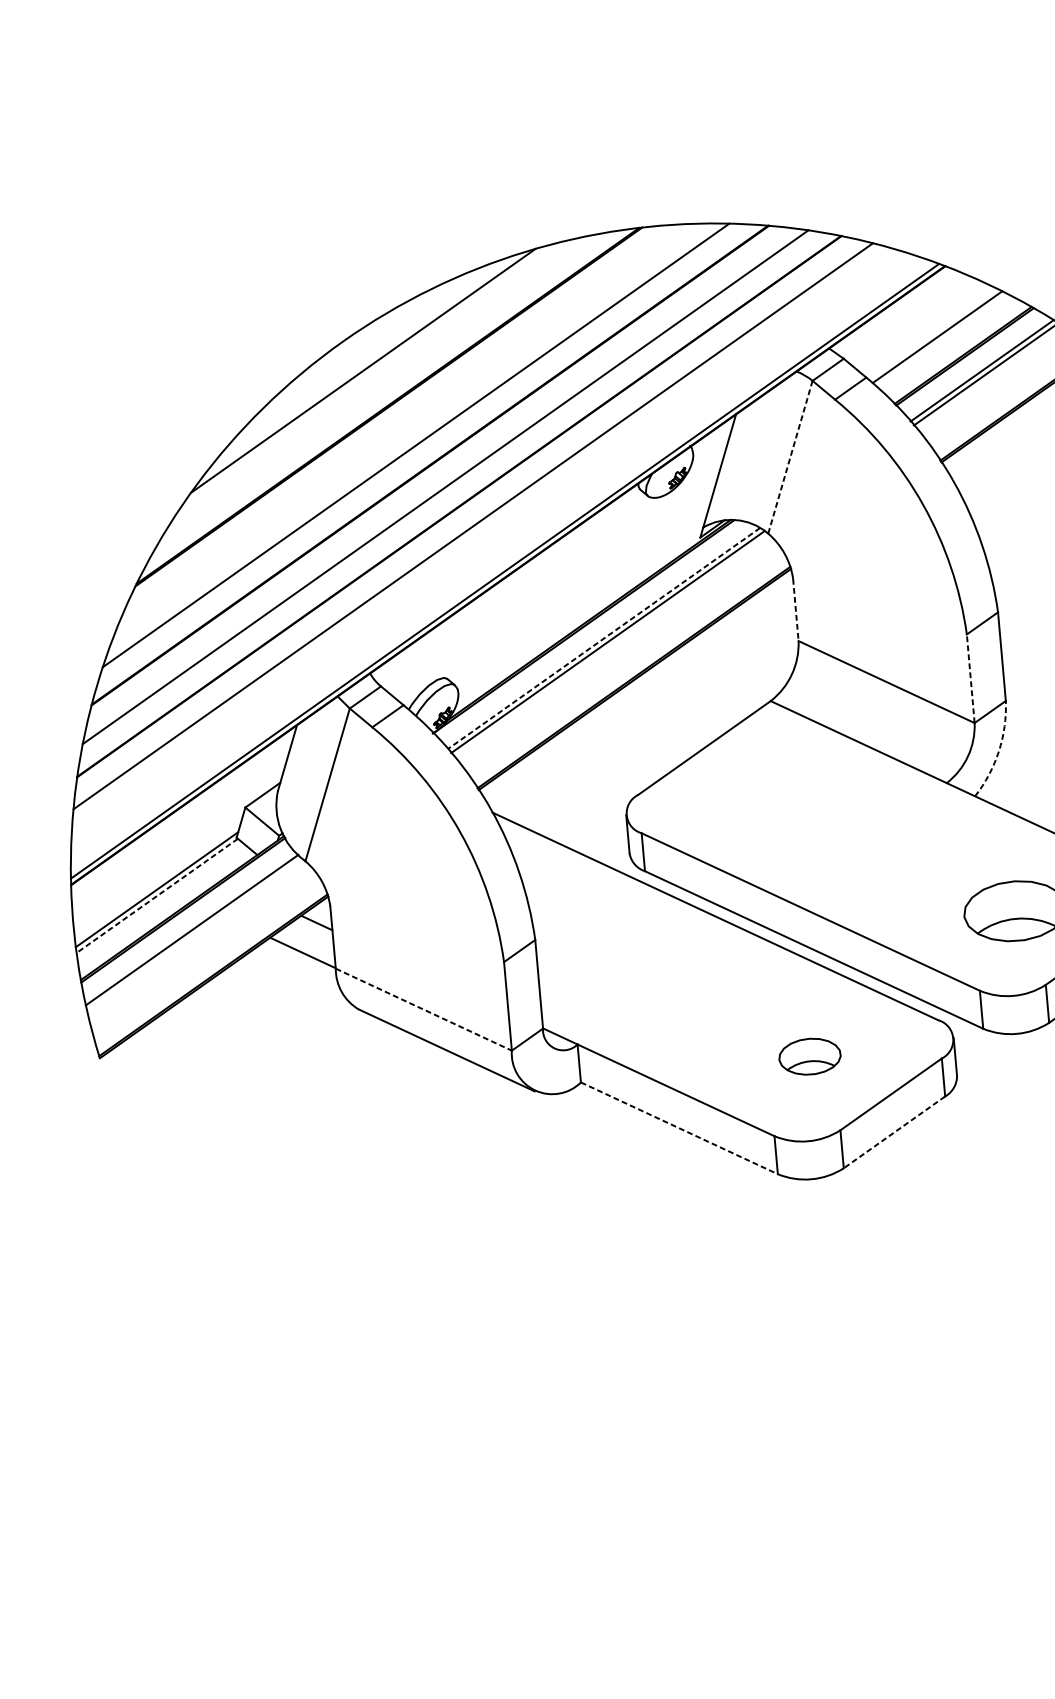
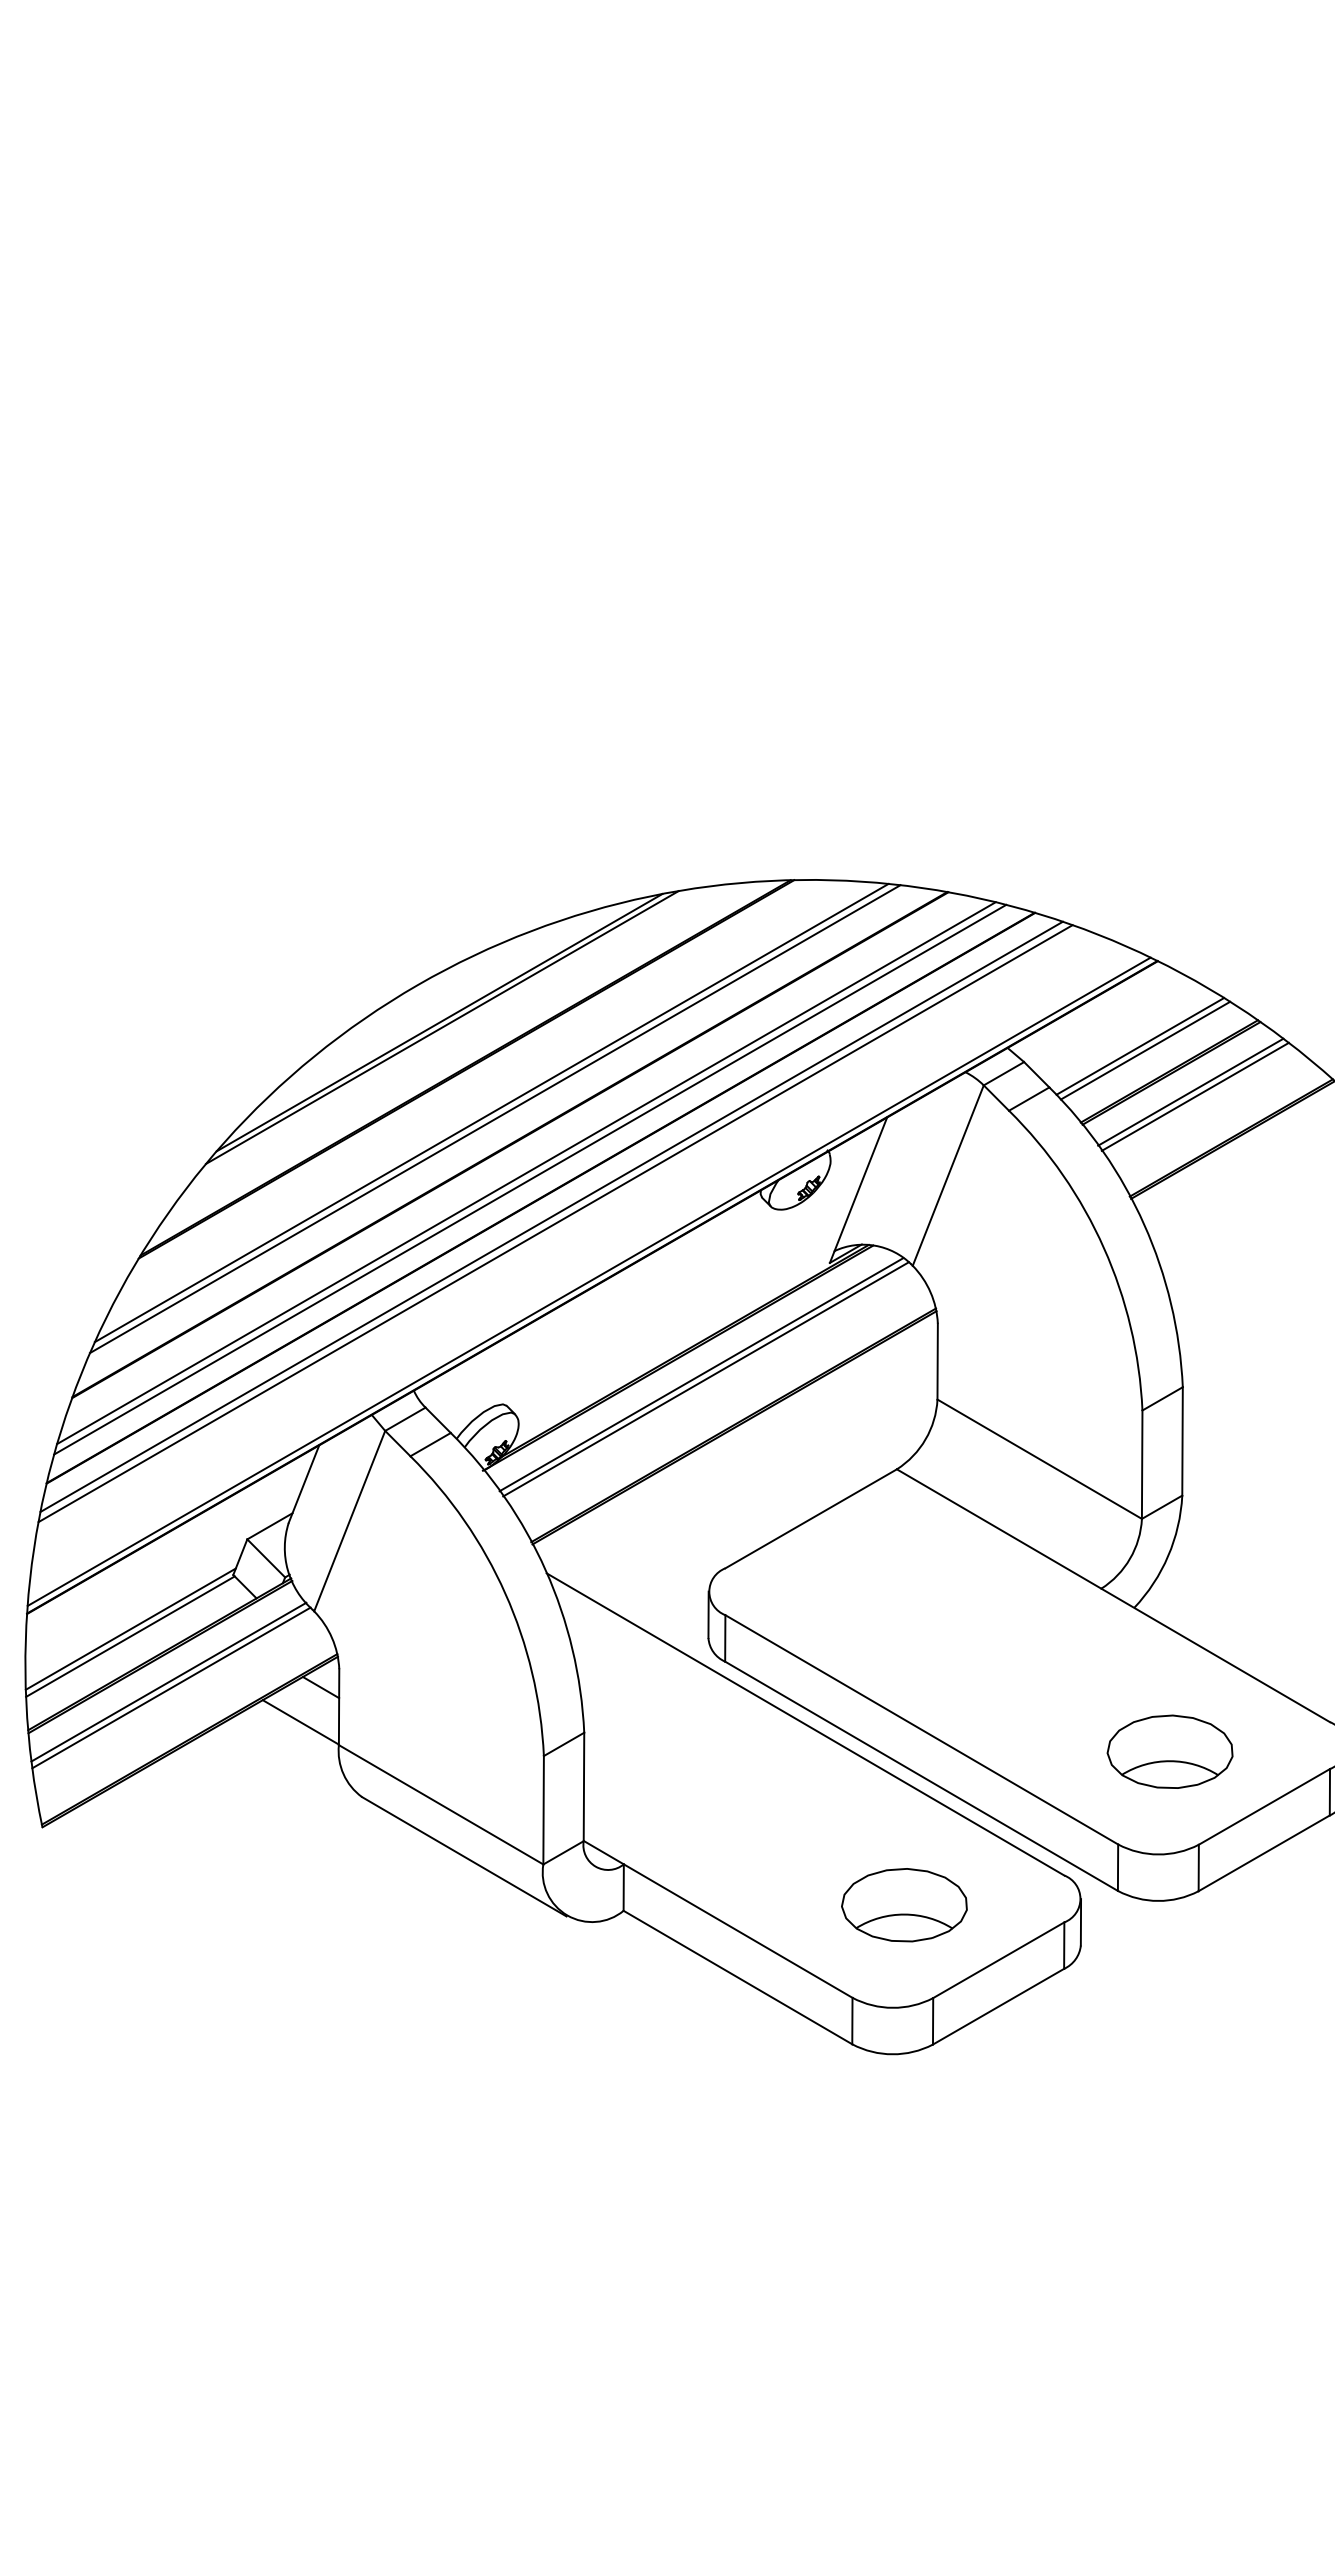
line: (942, 340) -> (1145, 1050), added
line: (365, 374) -> (441, 1027), added
line: (412, 440) -> (491, 1112), added
line: (790, 457) -> (948, 1175), dashed -> solid
line: (449, 492) -> (530, 1179), added
line: (469, 520) -> (551, 1216), added
line: (795, 609) -> (937, 1361), dashed -> solid
line: (603, 638) -> (701, 1374), dashed -> solid
line: (970, 678) -> (1142, 1464), dashed -> solid
arc: (999, 751) -> (1168, 1556), dashed -> solid
line: (157, 895) -> (130, 1636), dashed -> solid
line: (194, 934) -> (171, 1687), added
line: (424, 1010) -> (441, 1805), dashed -> solid
part: (809, 1056) -> (904, 1905), size x1.67
line: (679, 1128) -> (738, 1977), dashed -> solid
line: (894, 1132) -> (998, 2006), dashed -> solid

